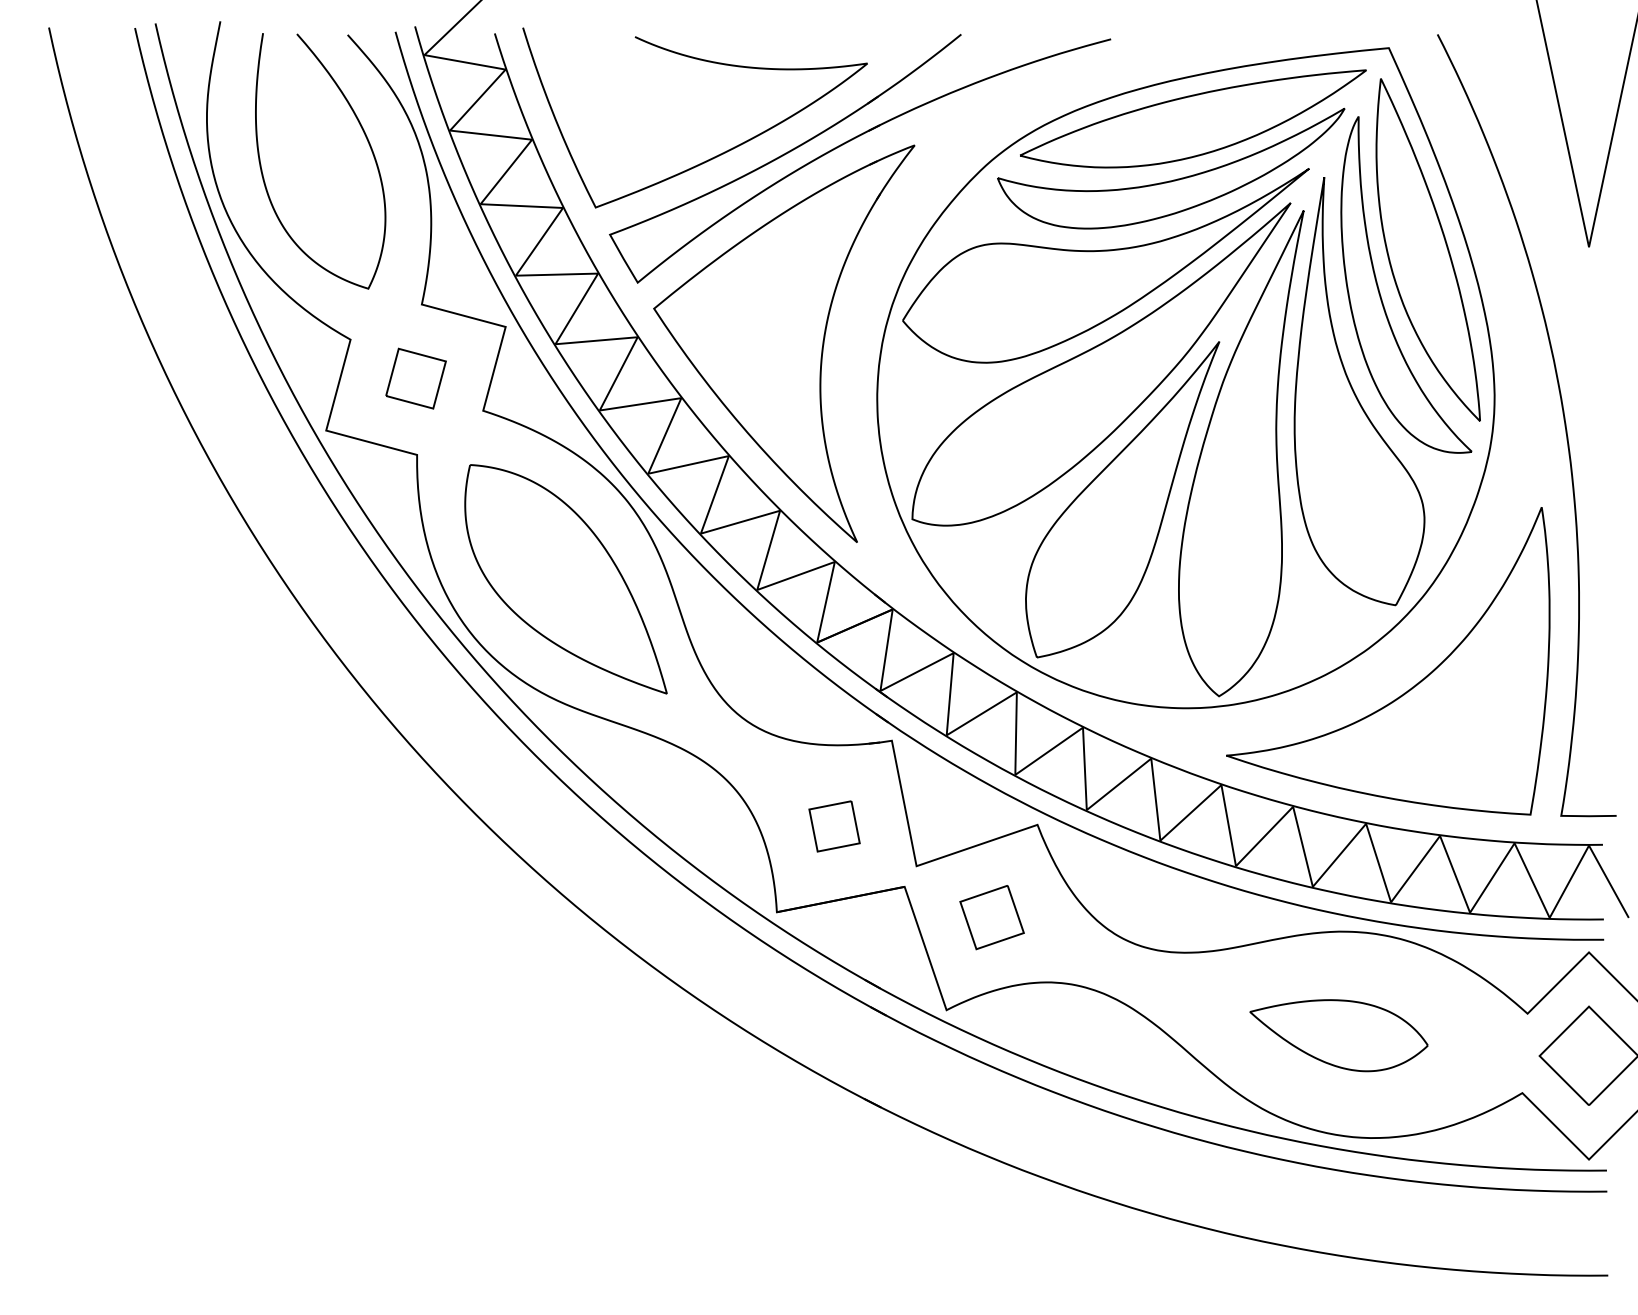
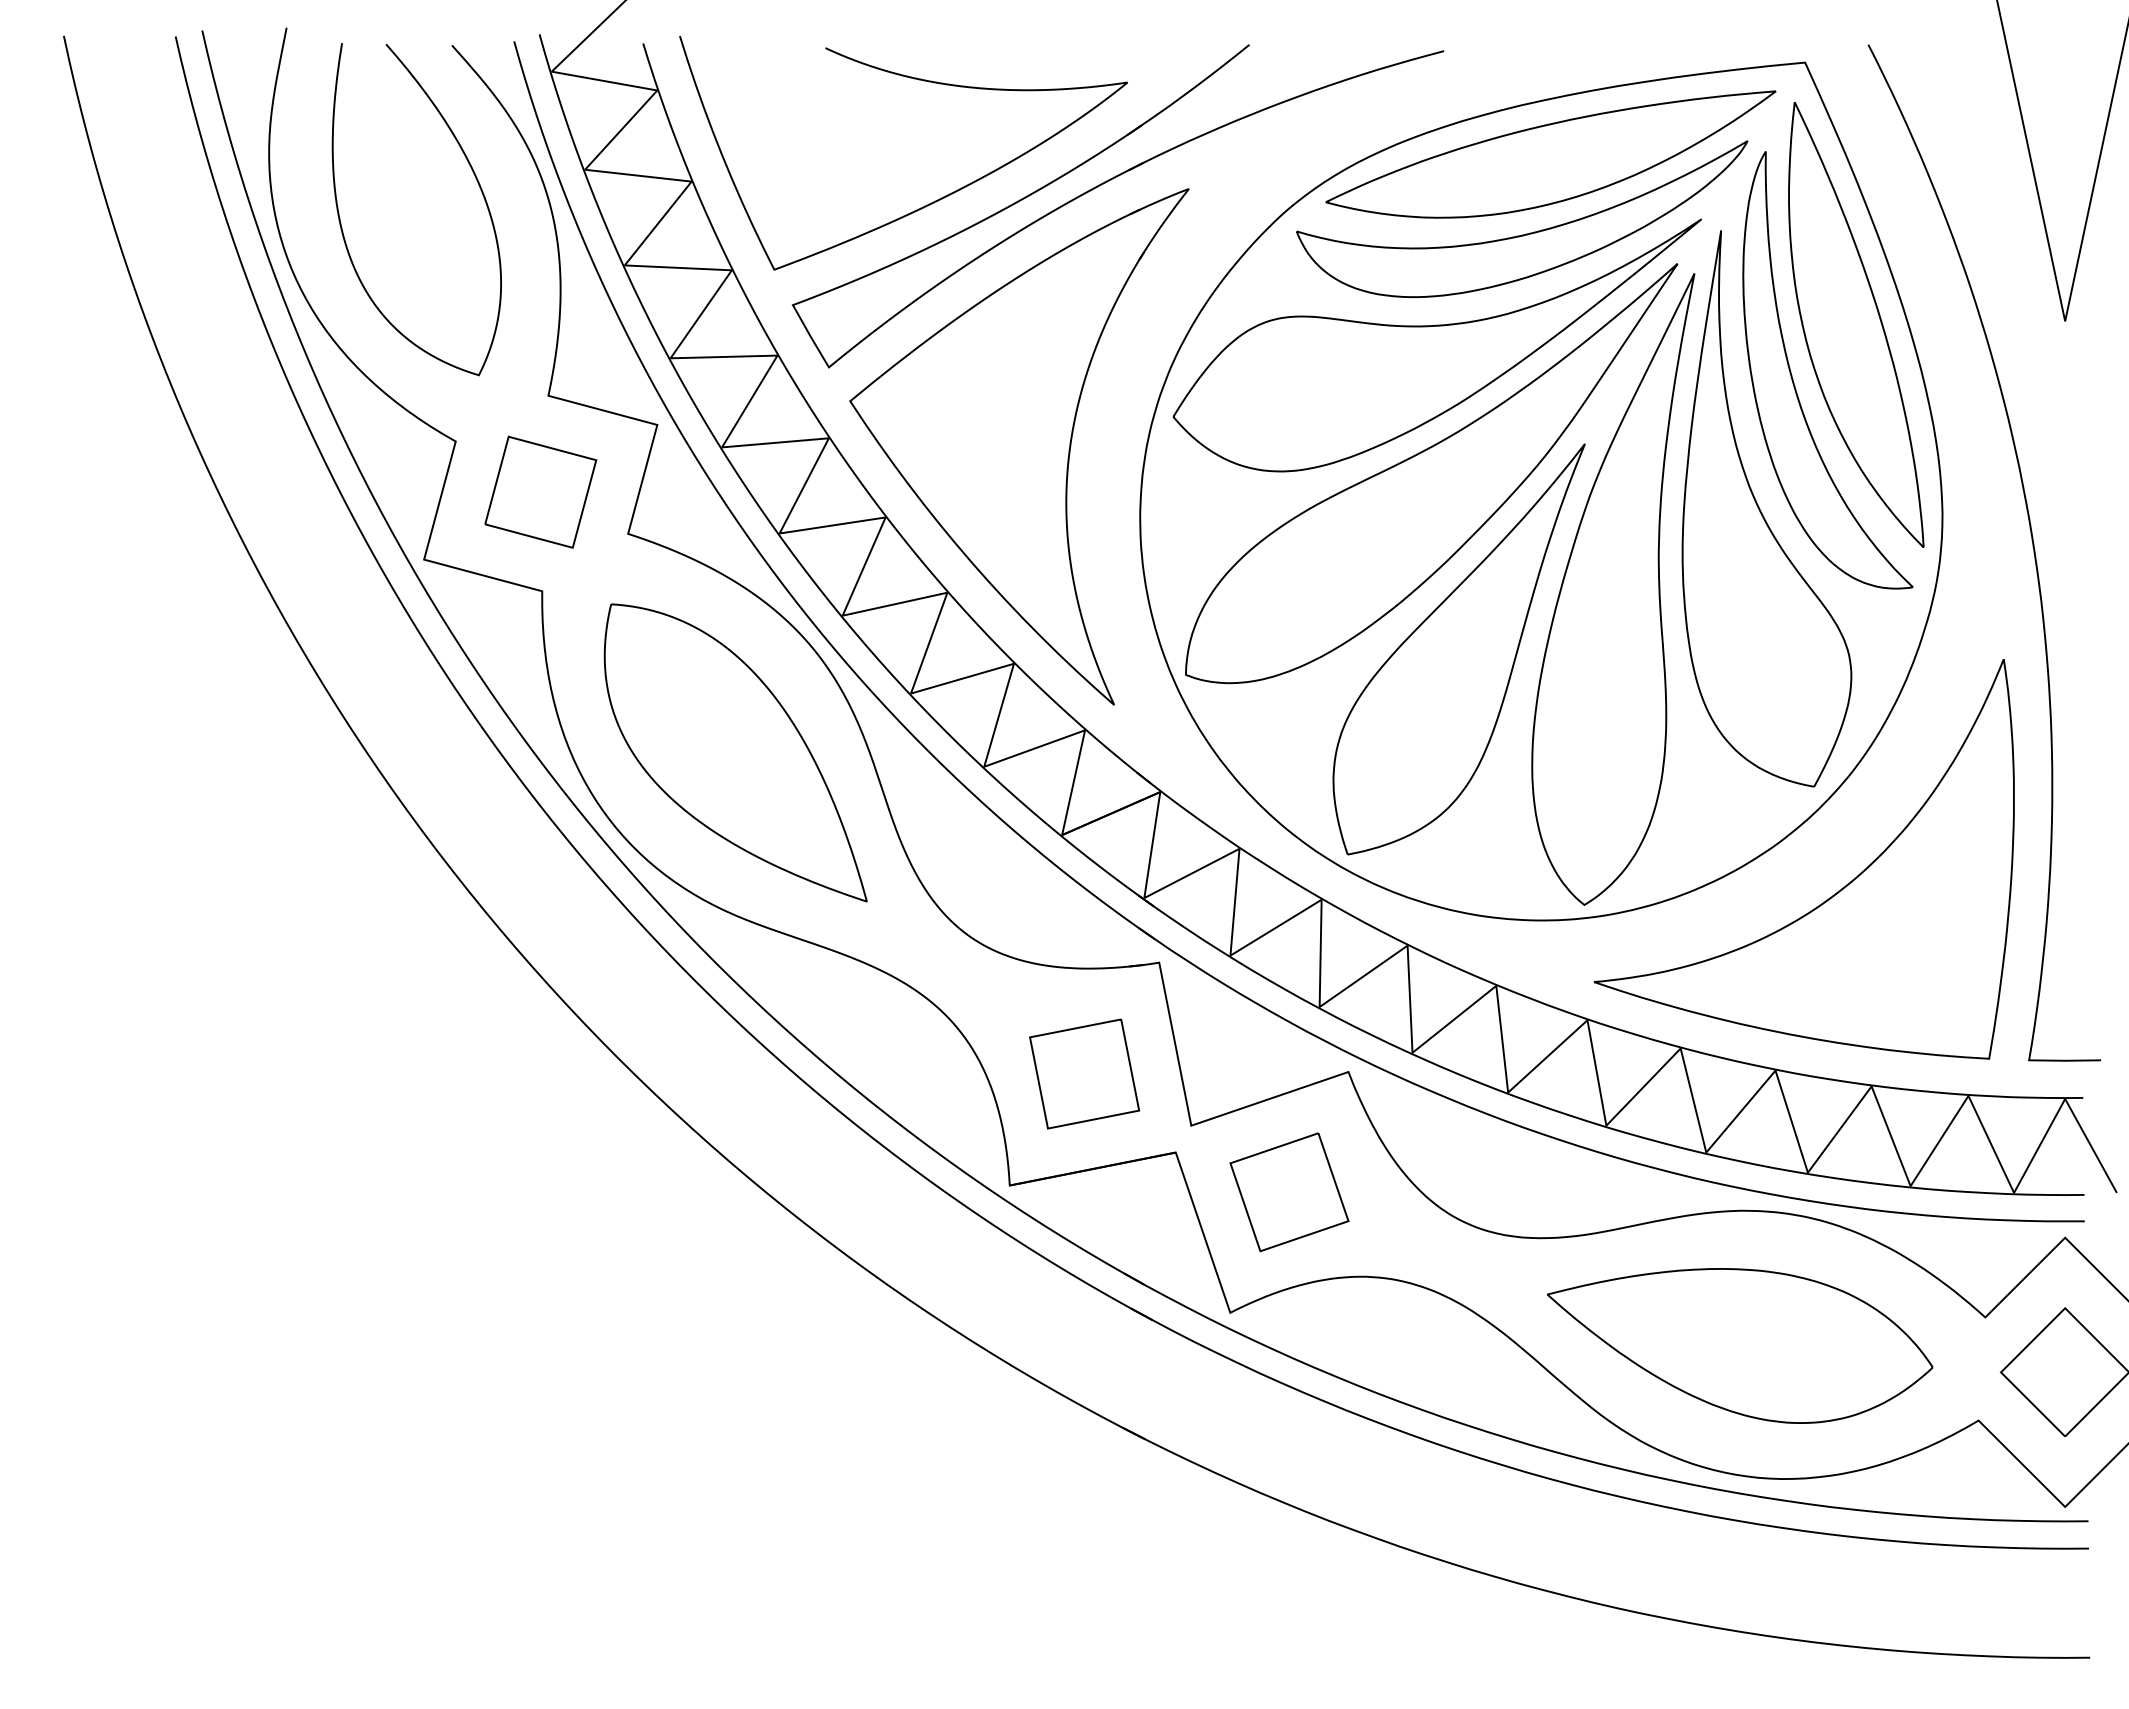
part: (415, 378) -> (540, 491), size x1.43
part: (834, 826) -> (1084, 1073), size x1.67
part: (992, 917) -> (1289, 1192), size x1.43
part: (1339, 1035) -> (1740, 1345), size x1.67

